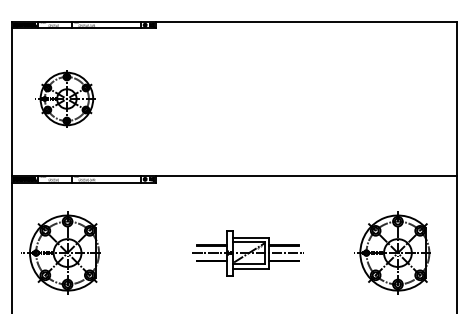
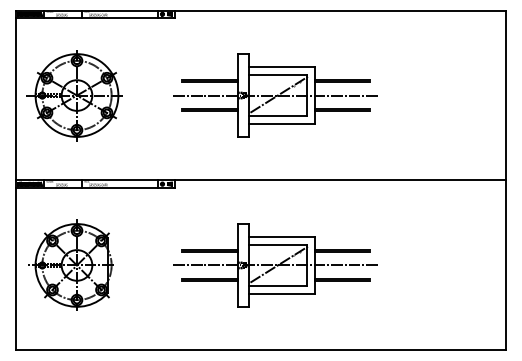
part: (65, 98) -> (74, 95), size x1.43
part: (247, 98) -> (275, 95), added
part: (392, 252) -> (434, 264), removed
part: (247, 253) -> (275, 265), size x1.67

